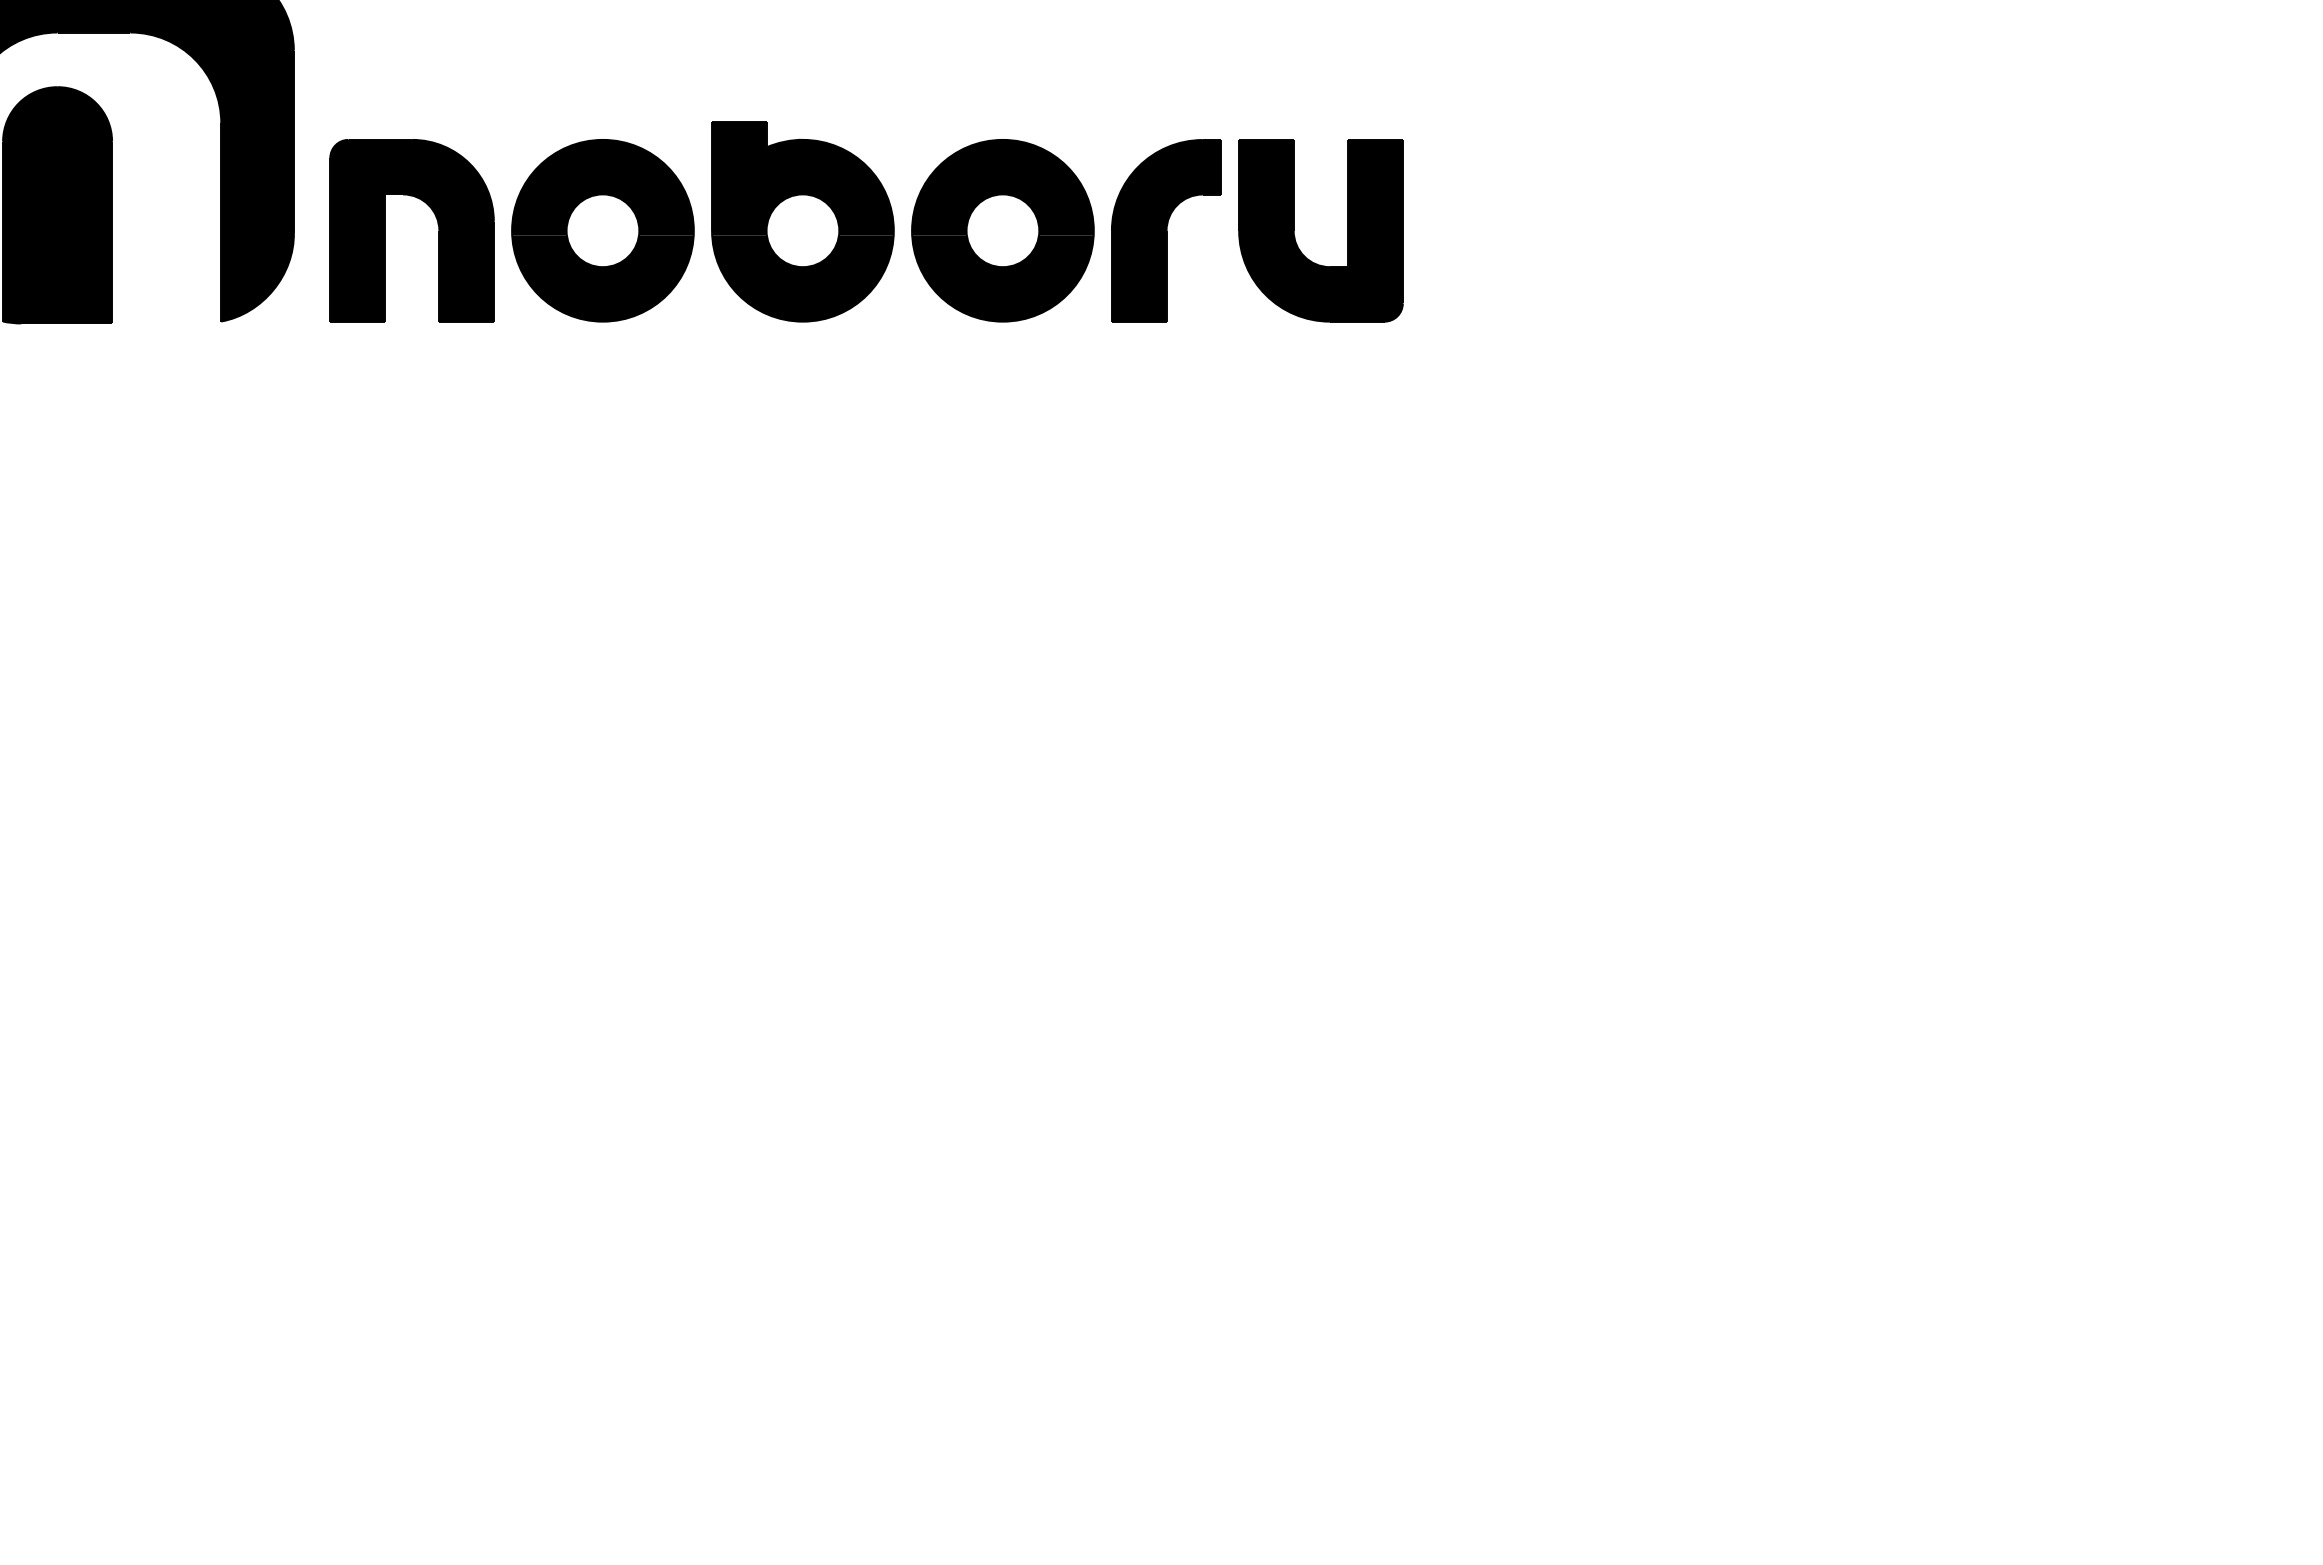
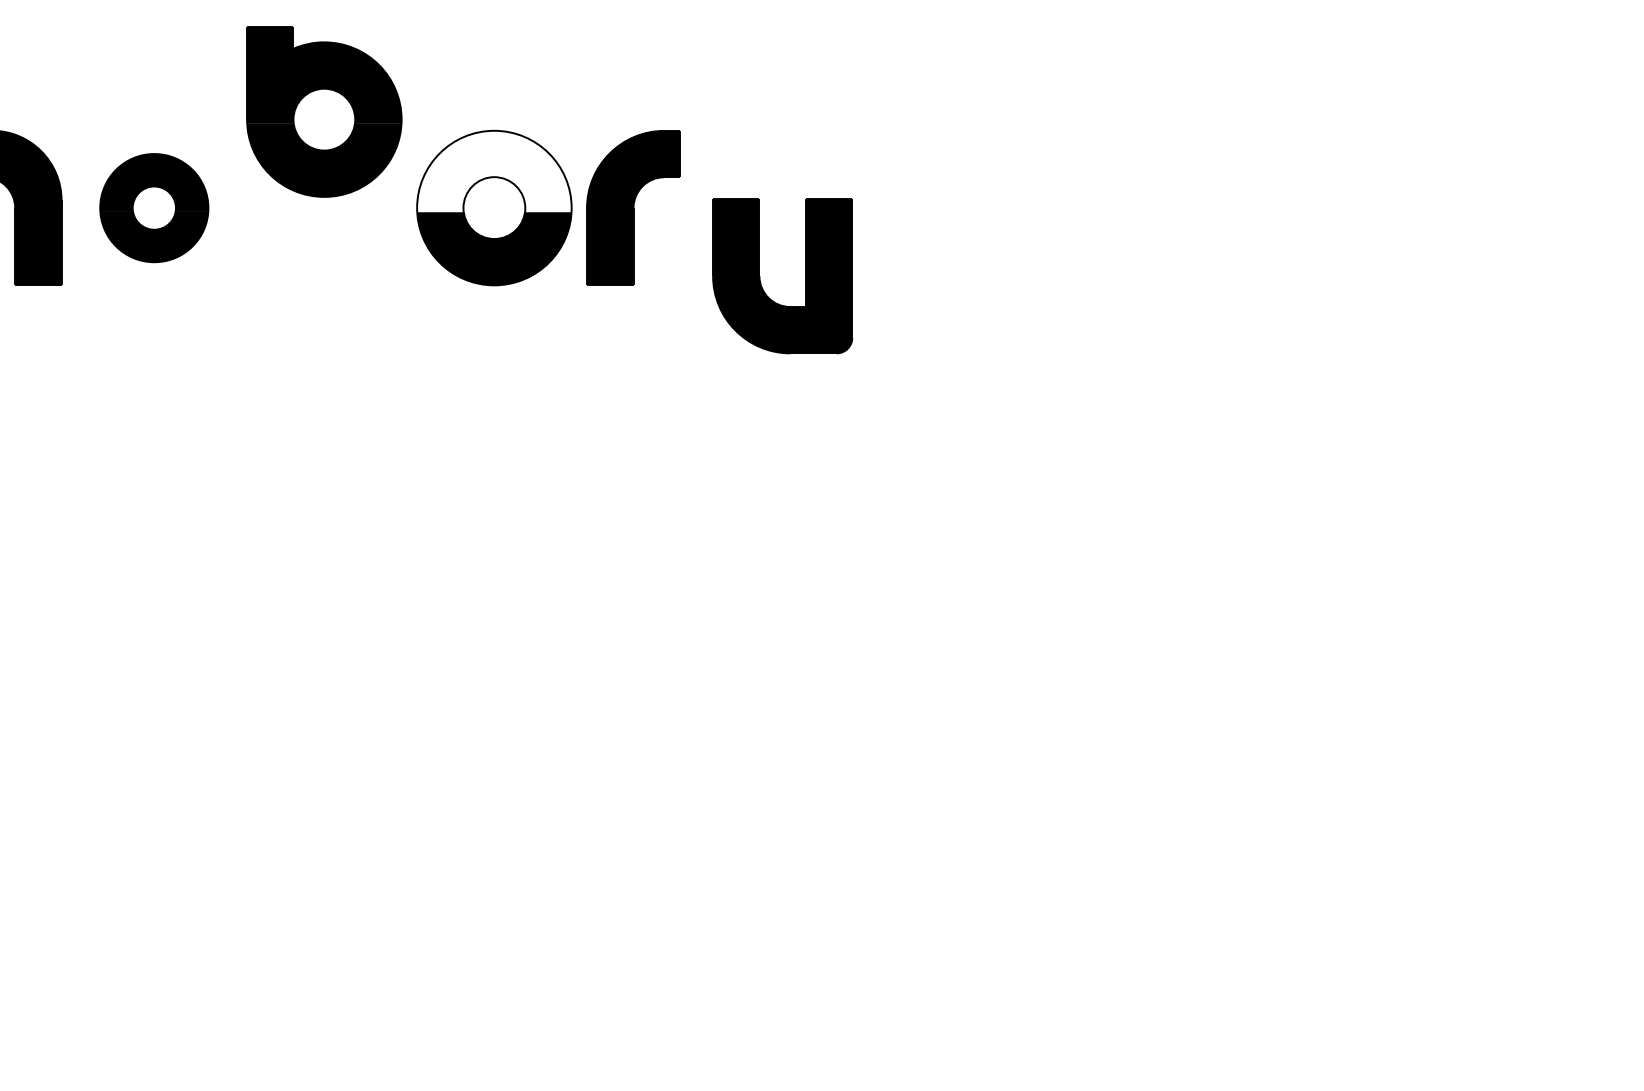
fill: (1002, 187) -> (494, 171), removed
part: (802, 221) -> (323, 111), moved
part: (602, 230) -> (153, 207), size x0.7
part: (1295, 236) -> (760, 280), moved

